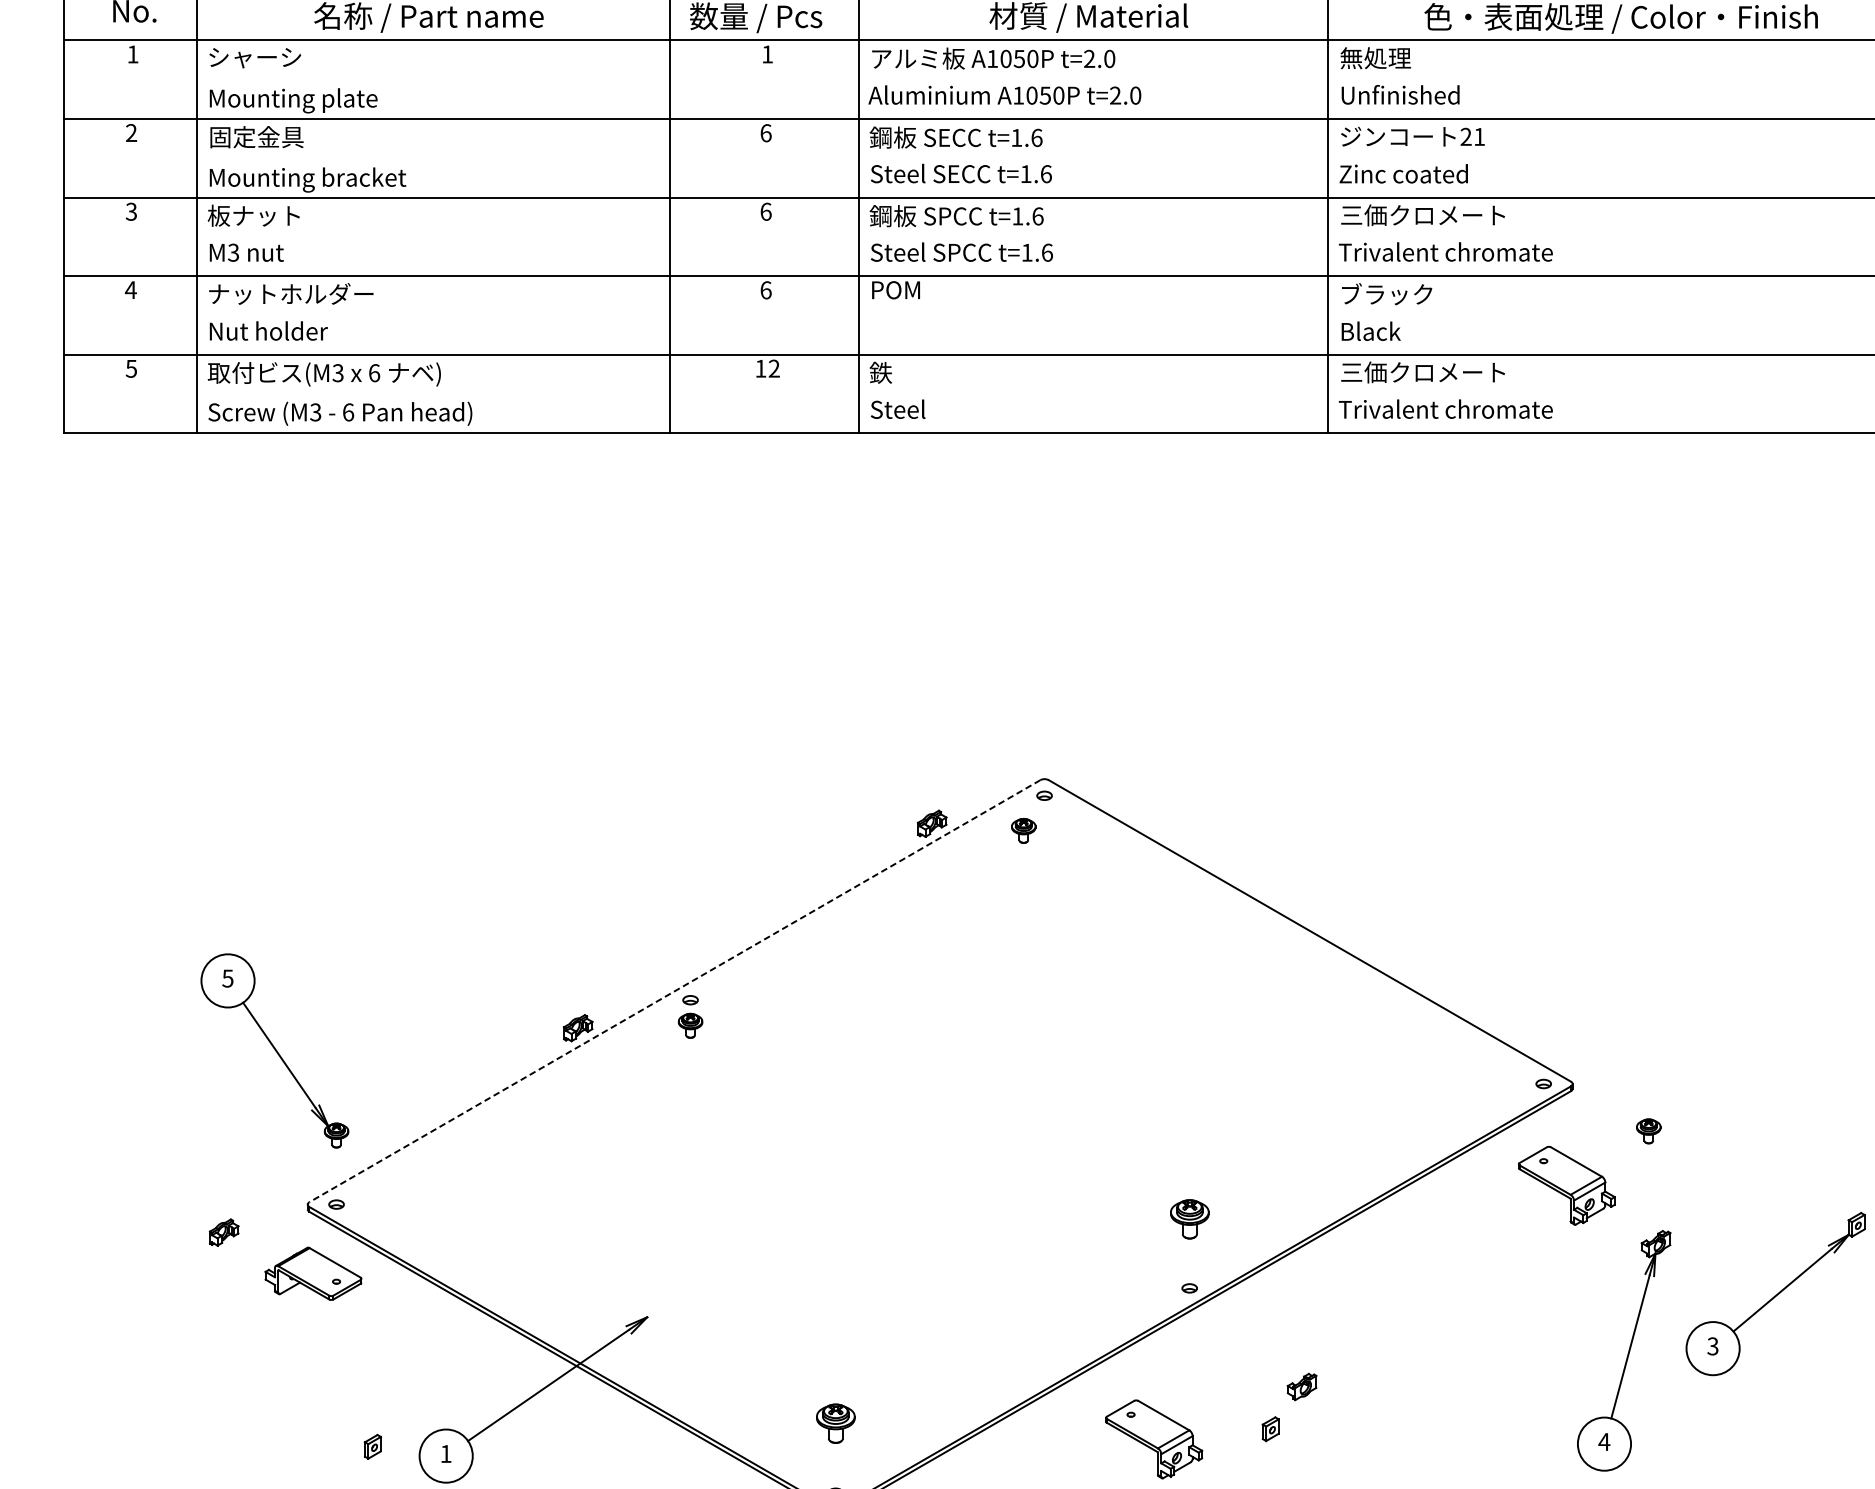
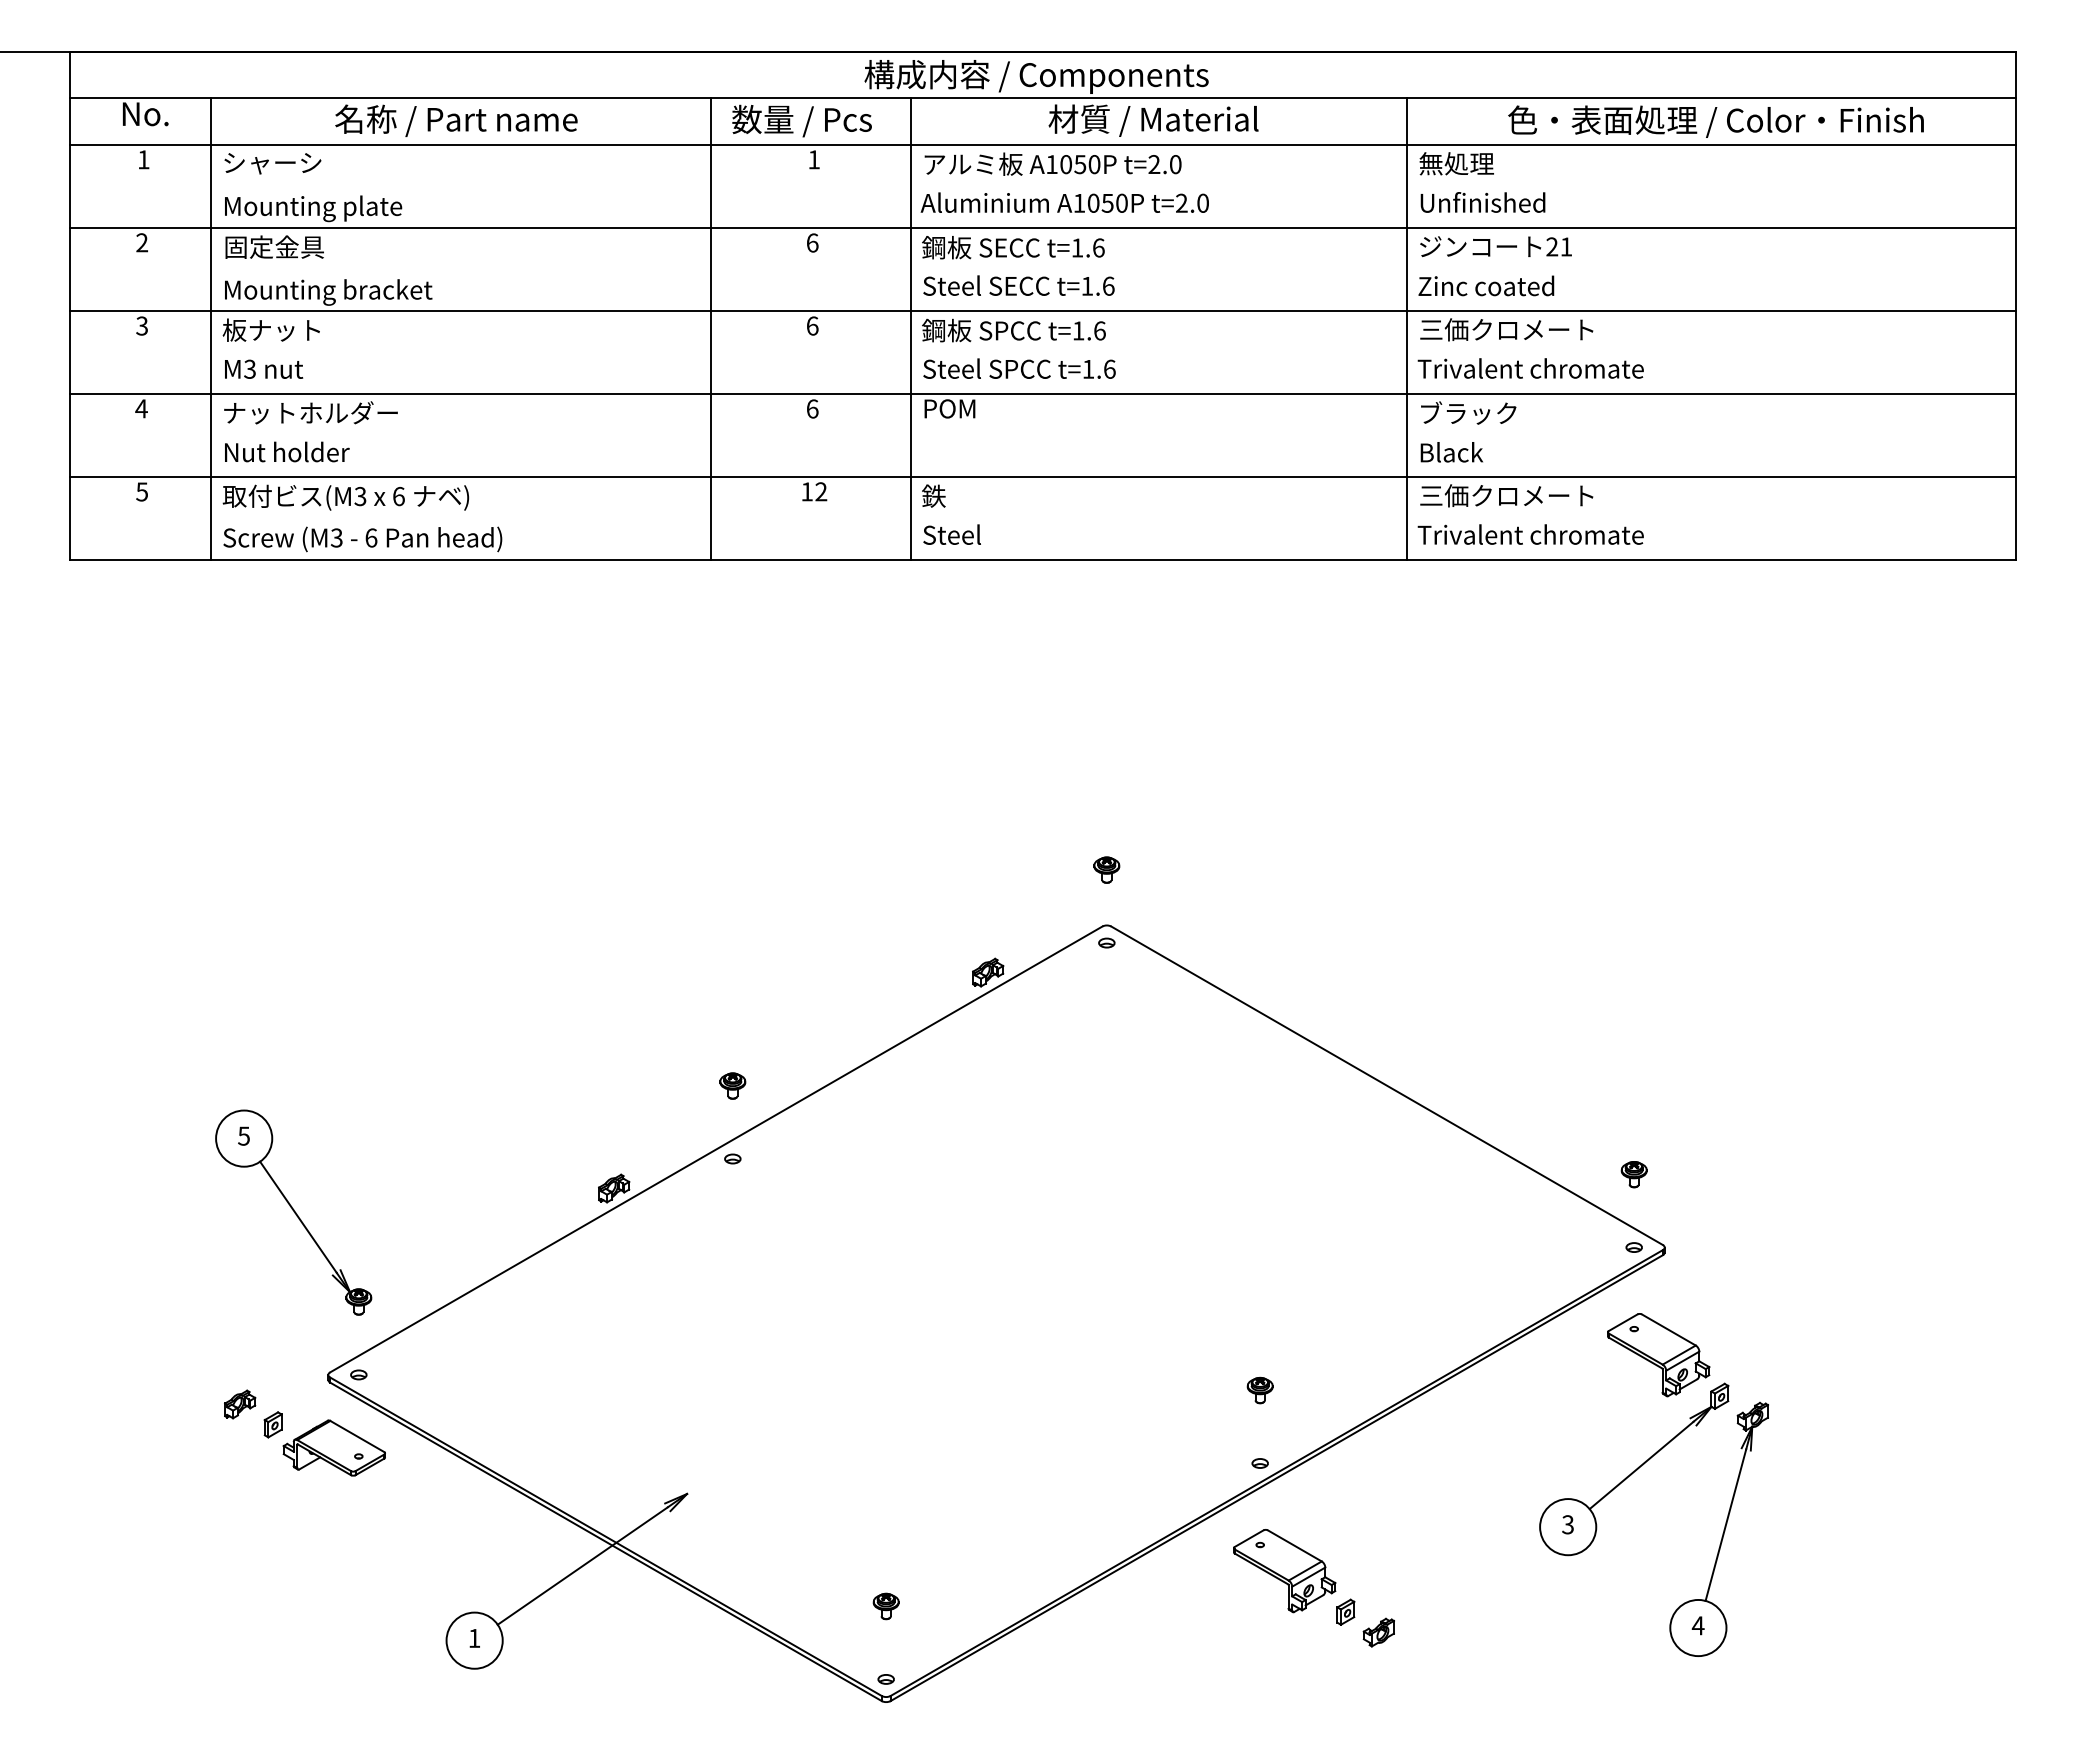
part: (1023, 830) -> (1106, 869), moved
line: (675, 991) -> (716, 1149), dashed -> solid
part: (690, 1025) -> (732, 1085), moved
part: (1648, 1131) -> (1633, 1174), moved
part: (1189, 1219) -> (1259, 1390), size x0.62
part: (1775, 1294) -> (1634, 1469), moved
part: (1301, 1386) -> (1378, 1632), moved
part: (835, 1423) -> (885, 1606), size x0.62
part: (1154, 1439) -> (1284, 1571), moved
part: (372, 1446) -> (272, 1424), moved

